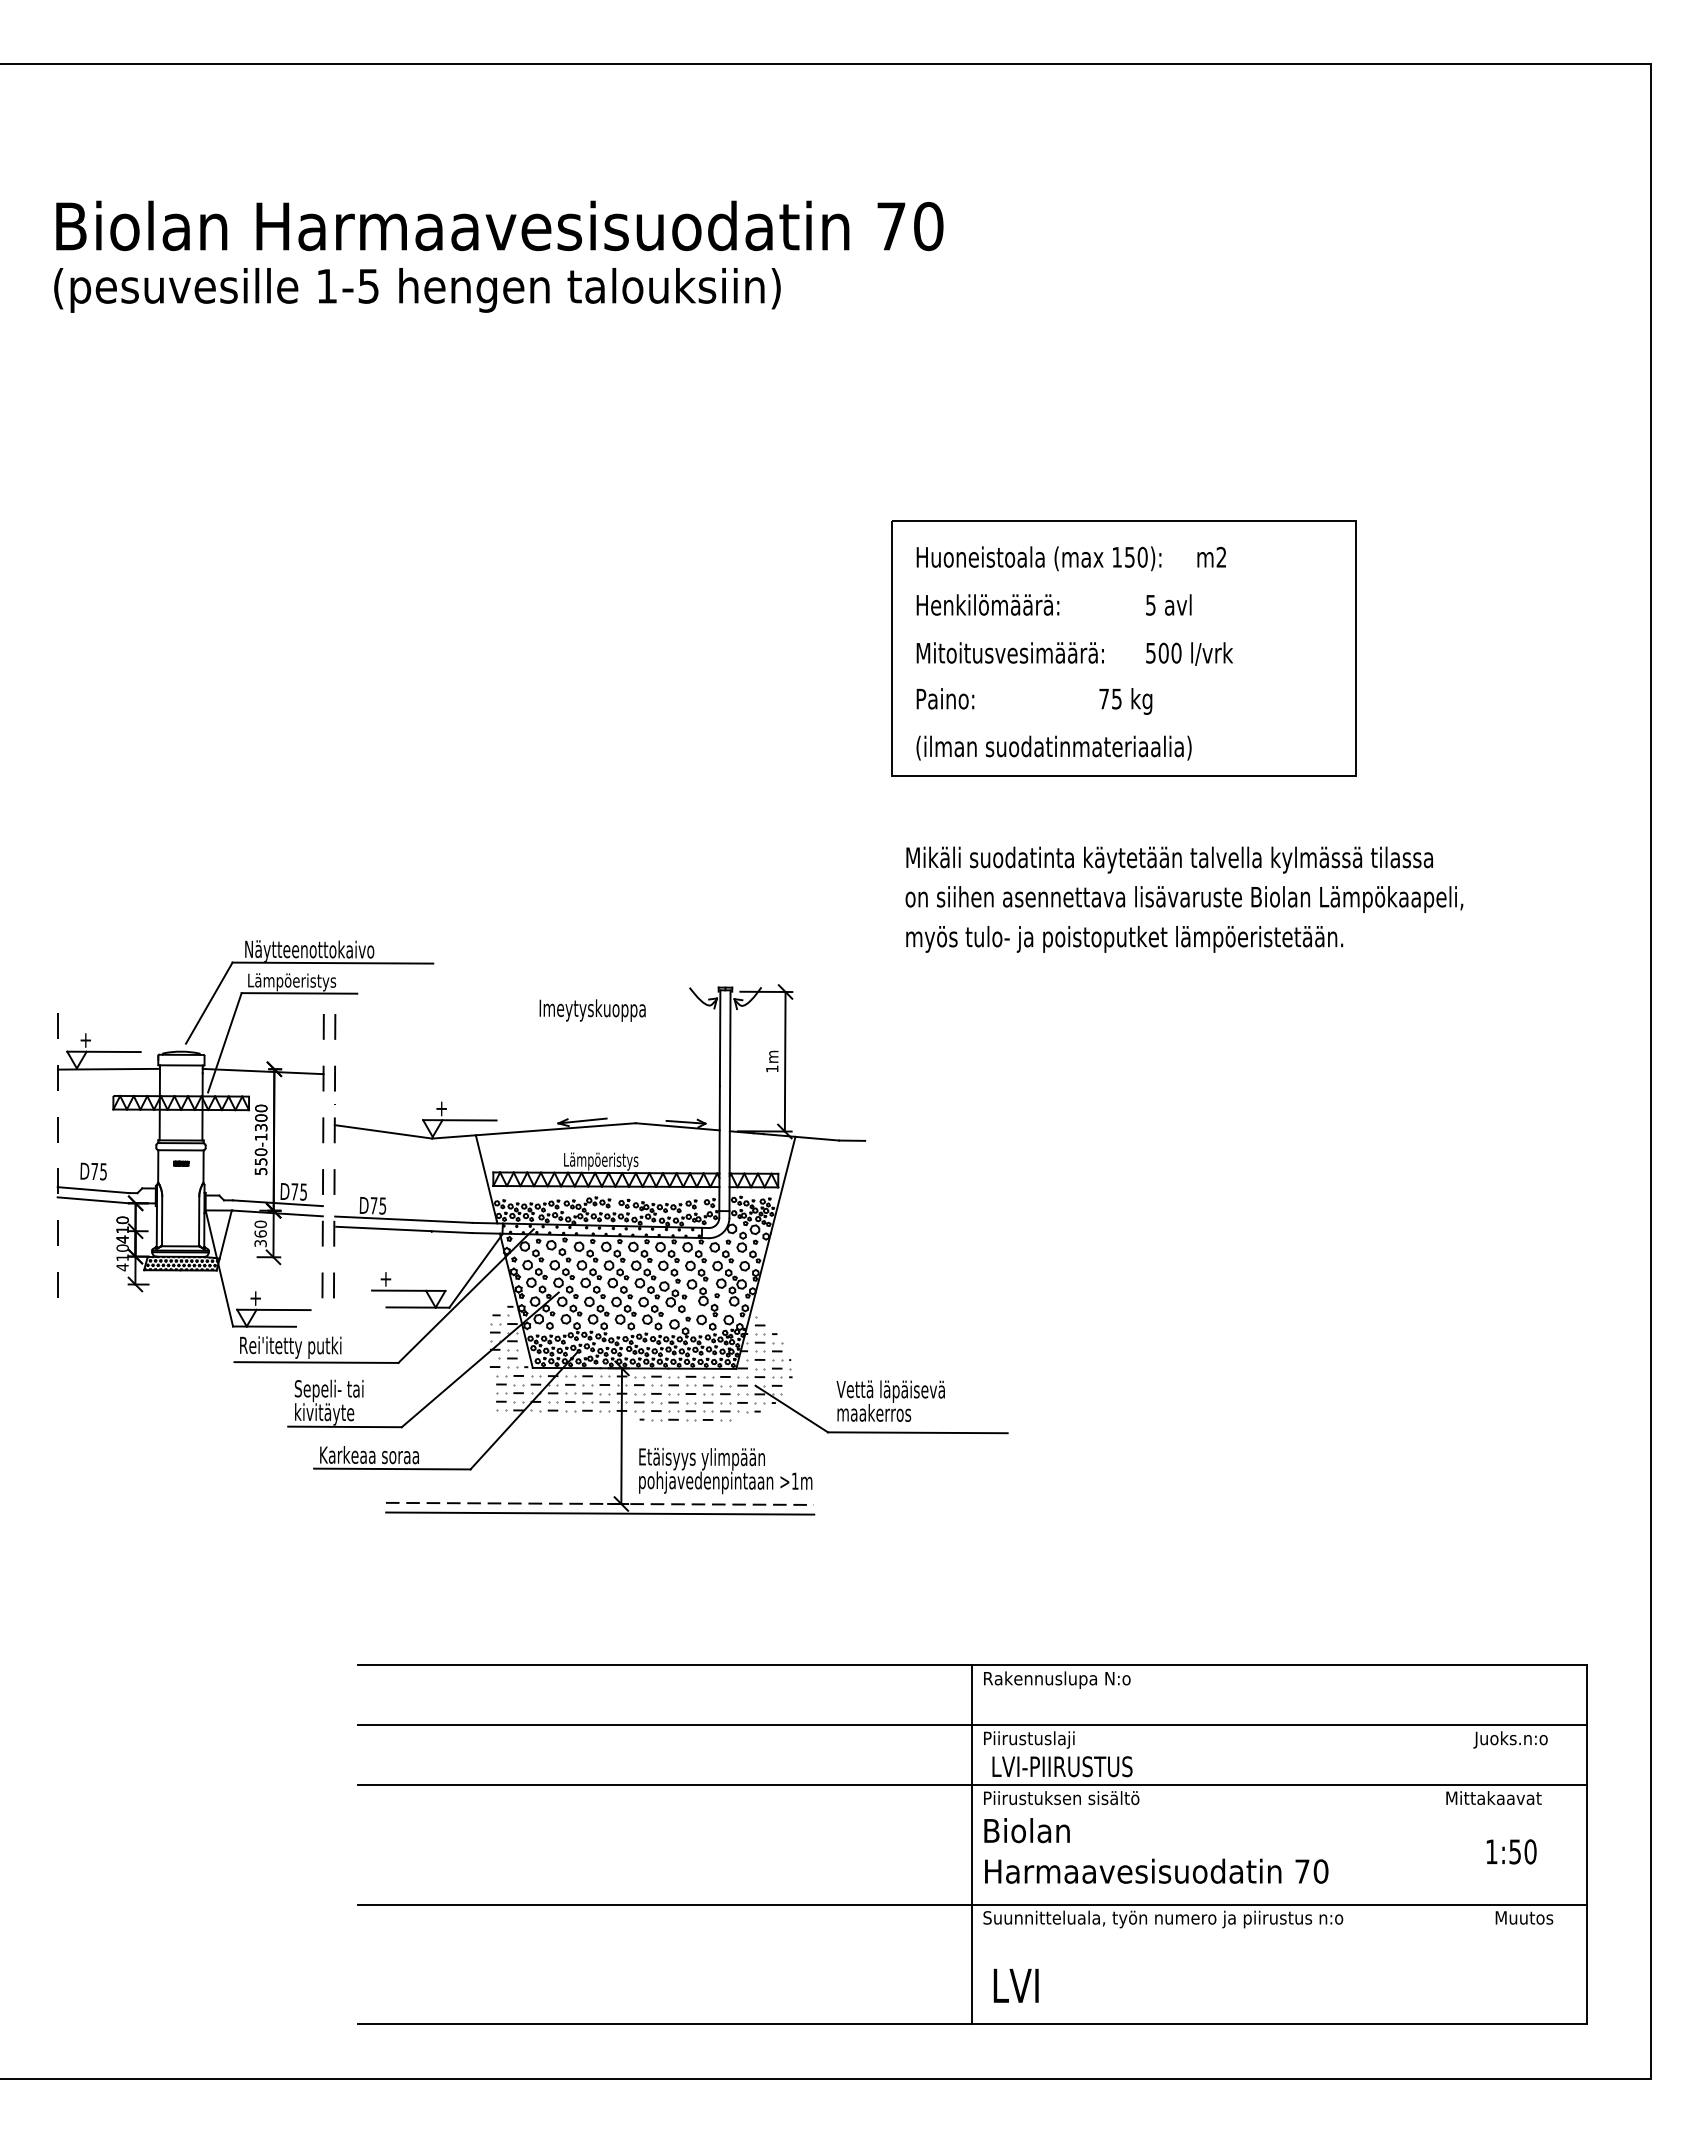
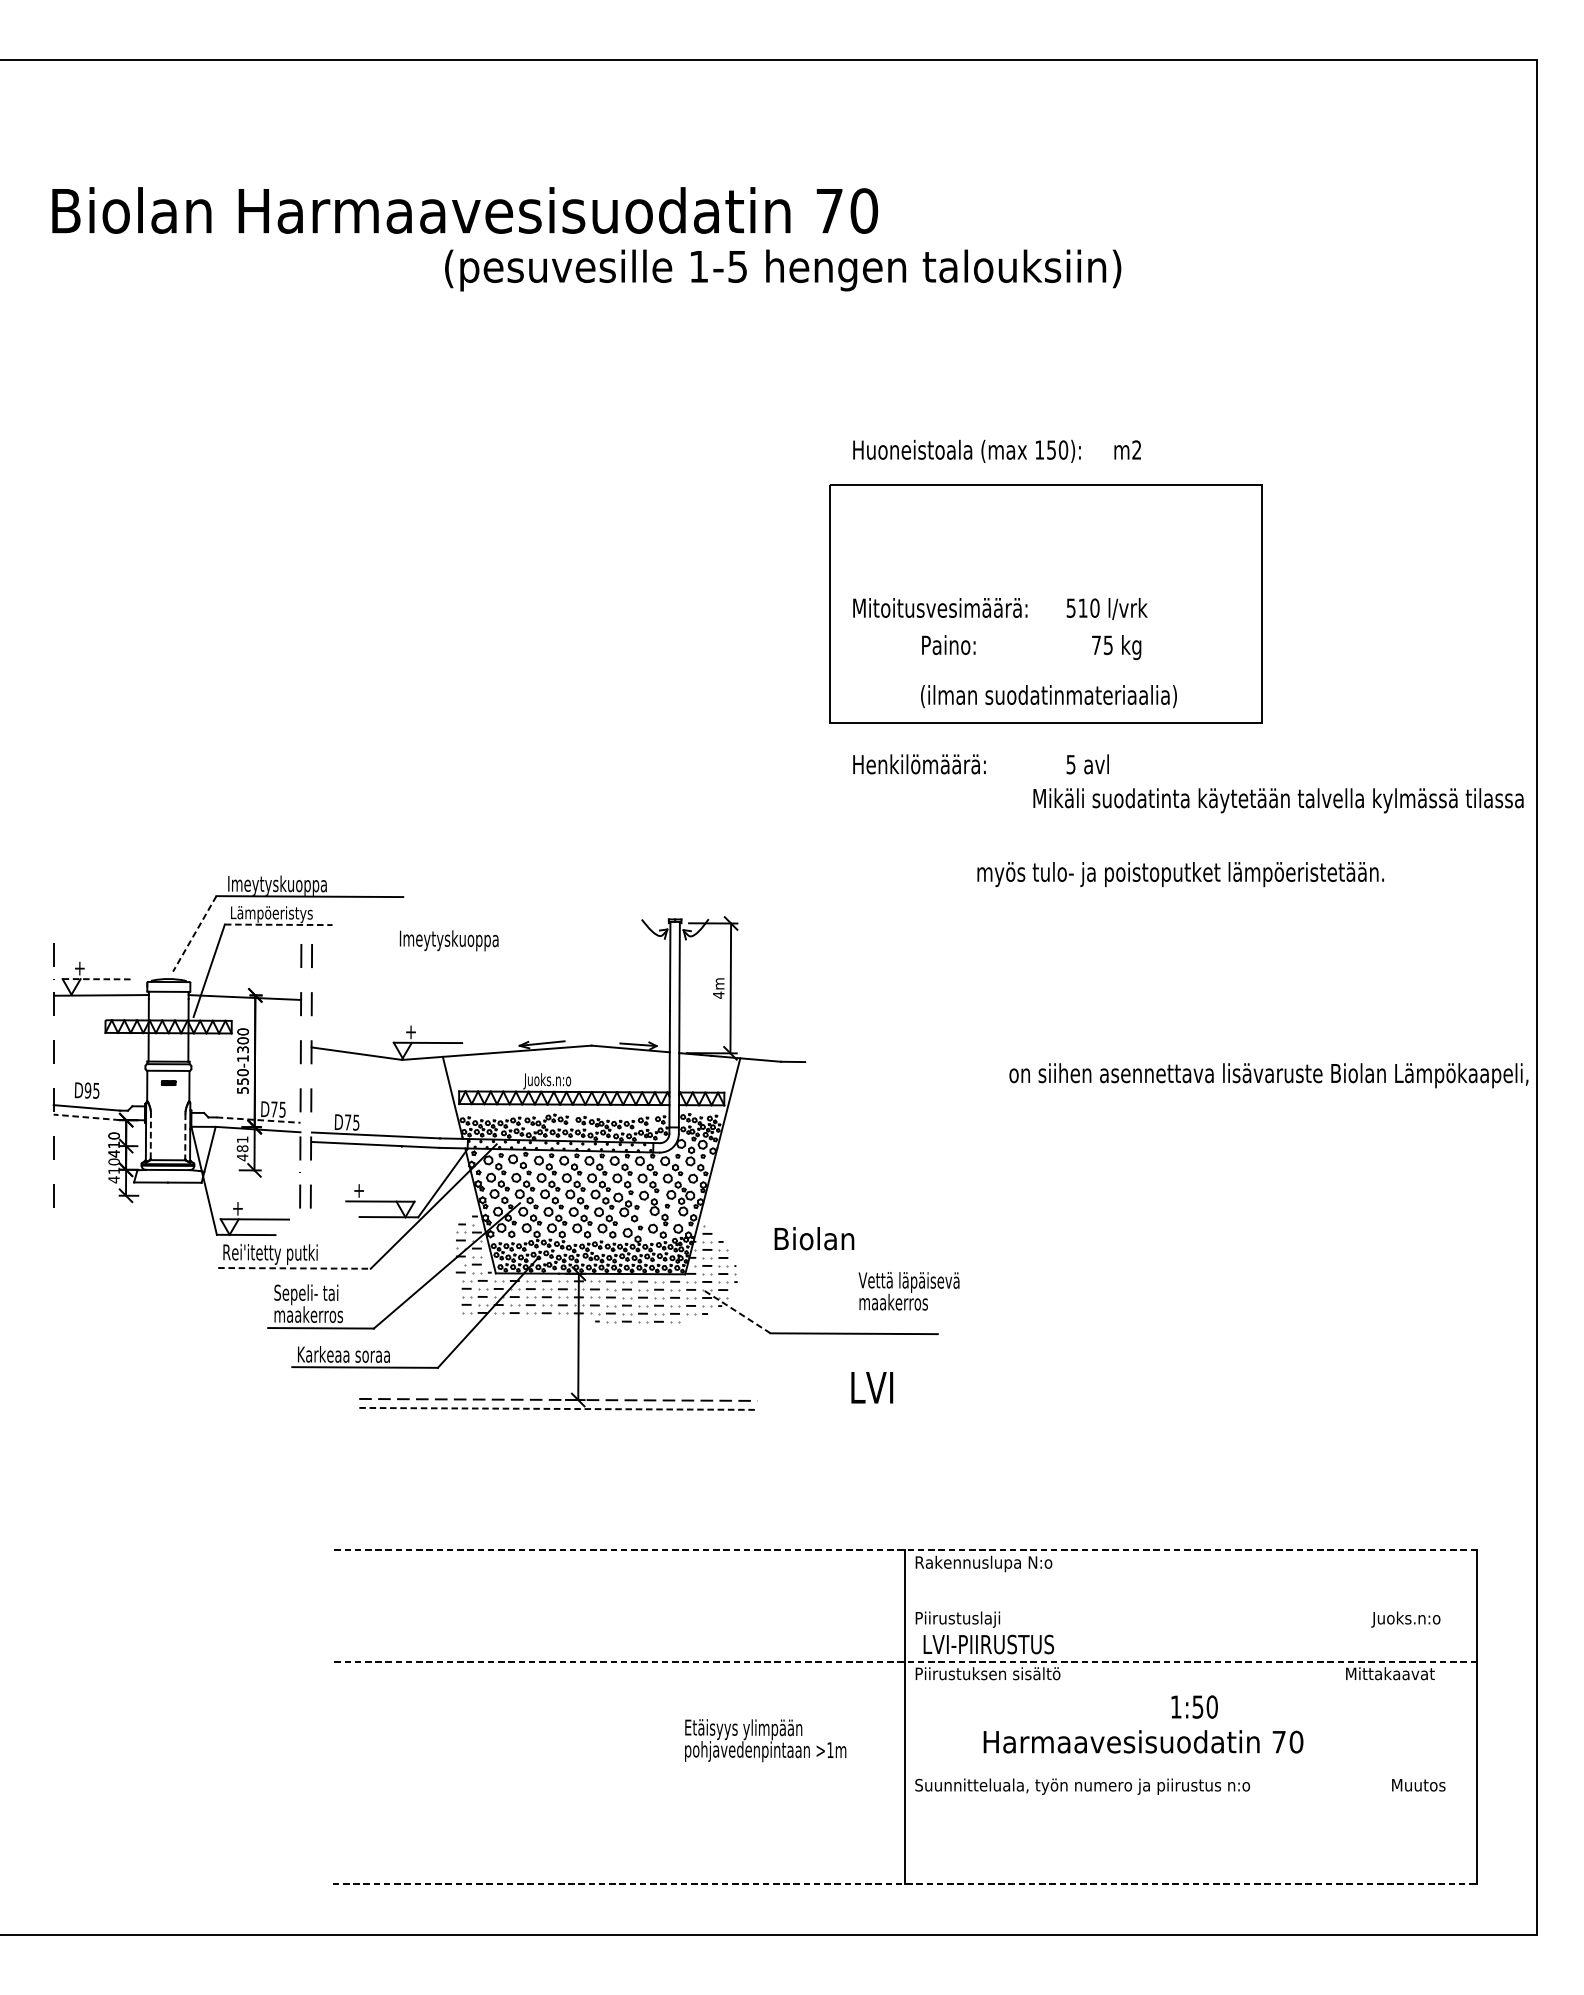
text: (417, 290) -> (783, 270), moved
text: (1070, 558) -> (996, 451), moved
text: (1053, 604) -> (980, 763), moved
text: (1163, 652) -> (1082, 607), 500 -> 510
text: (1034, 701) -> (1031, 647), moved
text: (1053, 747) -> (1048, 695), moved
text: (1169, 859) -> (1278, 800), moved
text: (1184, 899) -> (1268, 1075), moved
text: (1124, 939) -> (1180, 874), moved
text: (310, 951) -> (288, 885), Näytteenottokaivo -> Imeytyskuoppa
line: (299, 993) -> (278, 924), solid -> dashed
line: (209, 1003) -> (194, 934), solid -> dashed
text: (592, 1010) -> (449, 940), moved
line: (104, 1051) -> (97, 978), solid -> dashed
text: (772, 1069) -> (718, 995), 1m -> 4m
text: (600, 1161) -> (558, 1081), Lämpöeristys -> Juoks.n:o
text: (94, 1171) -> (87, 1090), D75 -> D95
line: (93, 1200) -> (86, 1117), solid -> dashed
line: (278, 1203) -> (259, 1120), solid -> dashed
line: (162, 1219) -> (151, 1135), solid -> dashed
line: (199, 1221) -> (185, 1137), solid -> dashed
text: (260, 1233) -> (242, 1148), 360 -> 481
hatch: (181, 1263) -> (168, 1176), removed
line: (316, 1362) -> (294, 1268), solid -> dashed
text: (890, 1400) -> (908, 1290), moved
line: (791, 1408) -> (736, 1311), solid -> dashed
text: (331, 1414) -> (308, 1316), kivitäyte -> maakerros
text: (725, 1470) -> (765, 1740), moved
line: (600, 1513) -> (558, 1408), solid -> dashed
line: (972, 1665) -> (905, 1550), solid -> dashed
line: (972, 1725) -> (905, 1606), removed
line: (972, 1784) -> (905, 1661), solid -> dashed
text: (1026, 1830) -> (813, 1238), moved
text: (1511, 1851) -> (1194, 1706), moved
text: (1156, 1870) -> (1143, 1741), moved
line: (972, 1904) -> (905, 1772), removed
text: (1015, 1985) -> (871, 1387), moved
line: (972, 2024) -> (905, 1884), solid -> dashed

